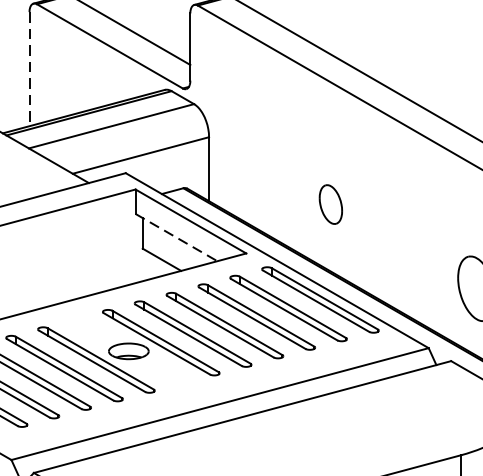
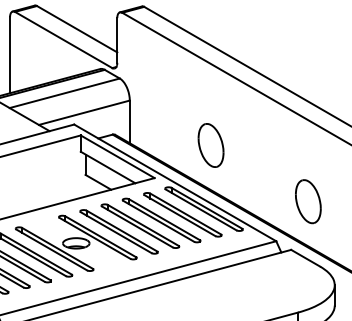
line: (30, 69) -> (10, 55), dashed -> solid
part: (330, 204) -> (210, 145), size x1.67
line: (177, 237) -> (108, 167), dashed -> solid

